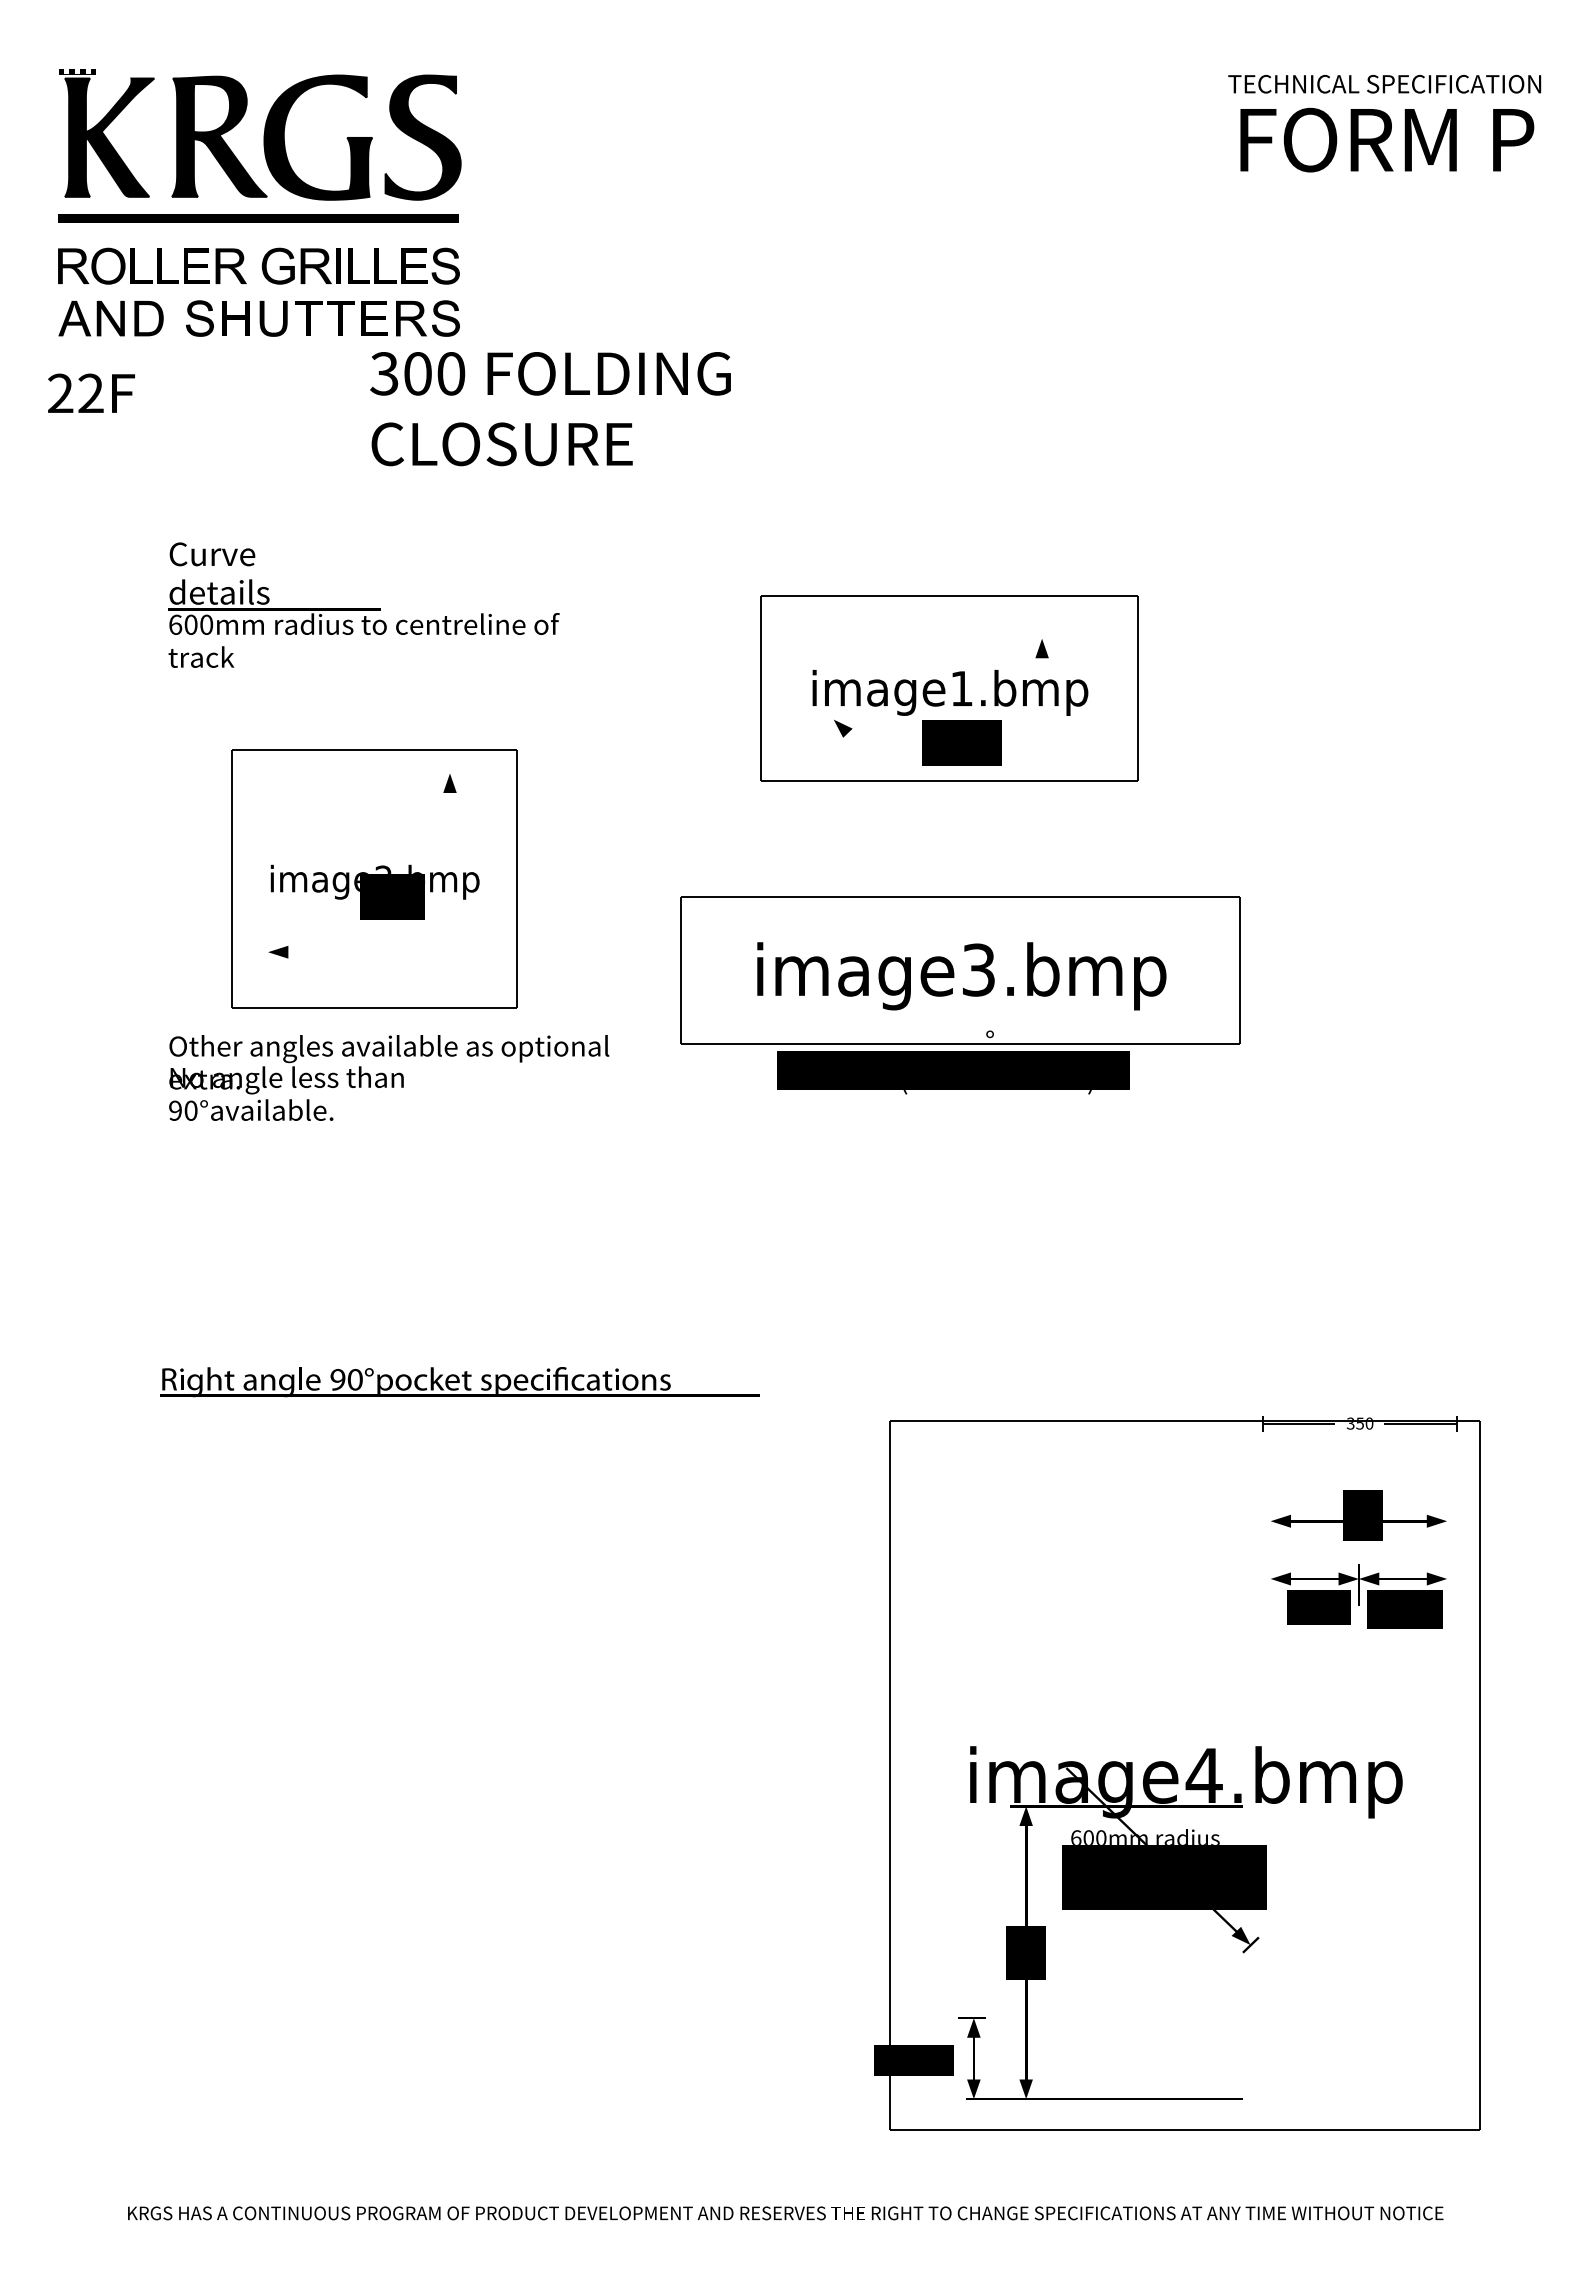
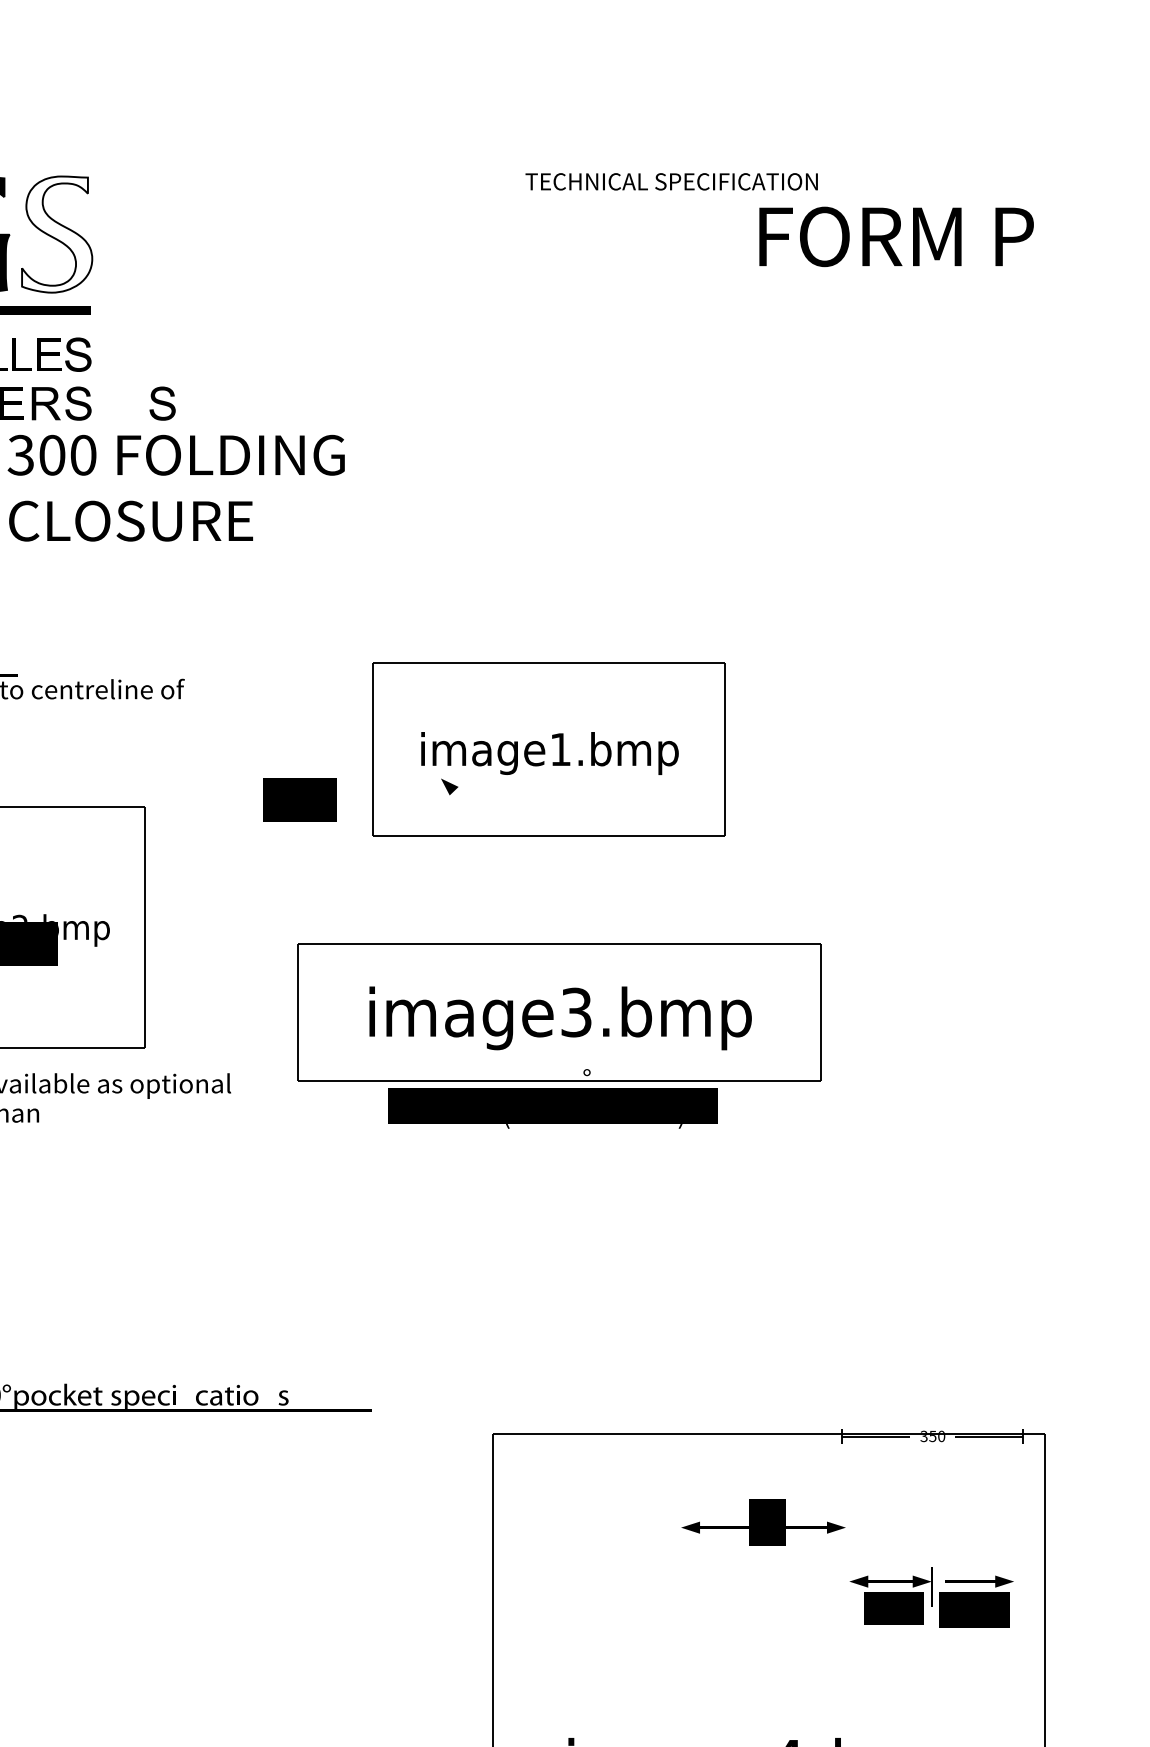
text: (1384, 84) -> (671, 182), moved
fill: (422, 137) -> (56, 234), removed
text: (1387, 139) -> (896, 236), moved
part: (535, 318) -> (162, 403), added
fill: (1041, 648) -> (635, 712), removed
text: (961, 742) -> (299, 799), moved
fill: (449, 782) -> (81, 837), removed
fill: (560, 1378) -> (185, 1394), removed
fill: (649, 1382) -> (268, 1397), removed
part: (1358, 1515) -> (763, 1522), moved
fill: (1368, 1578) -> (940, 1581), removed

